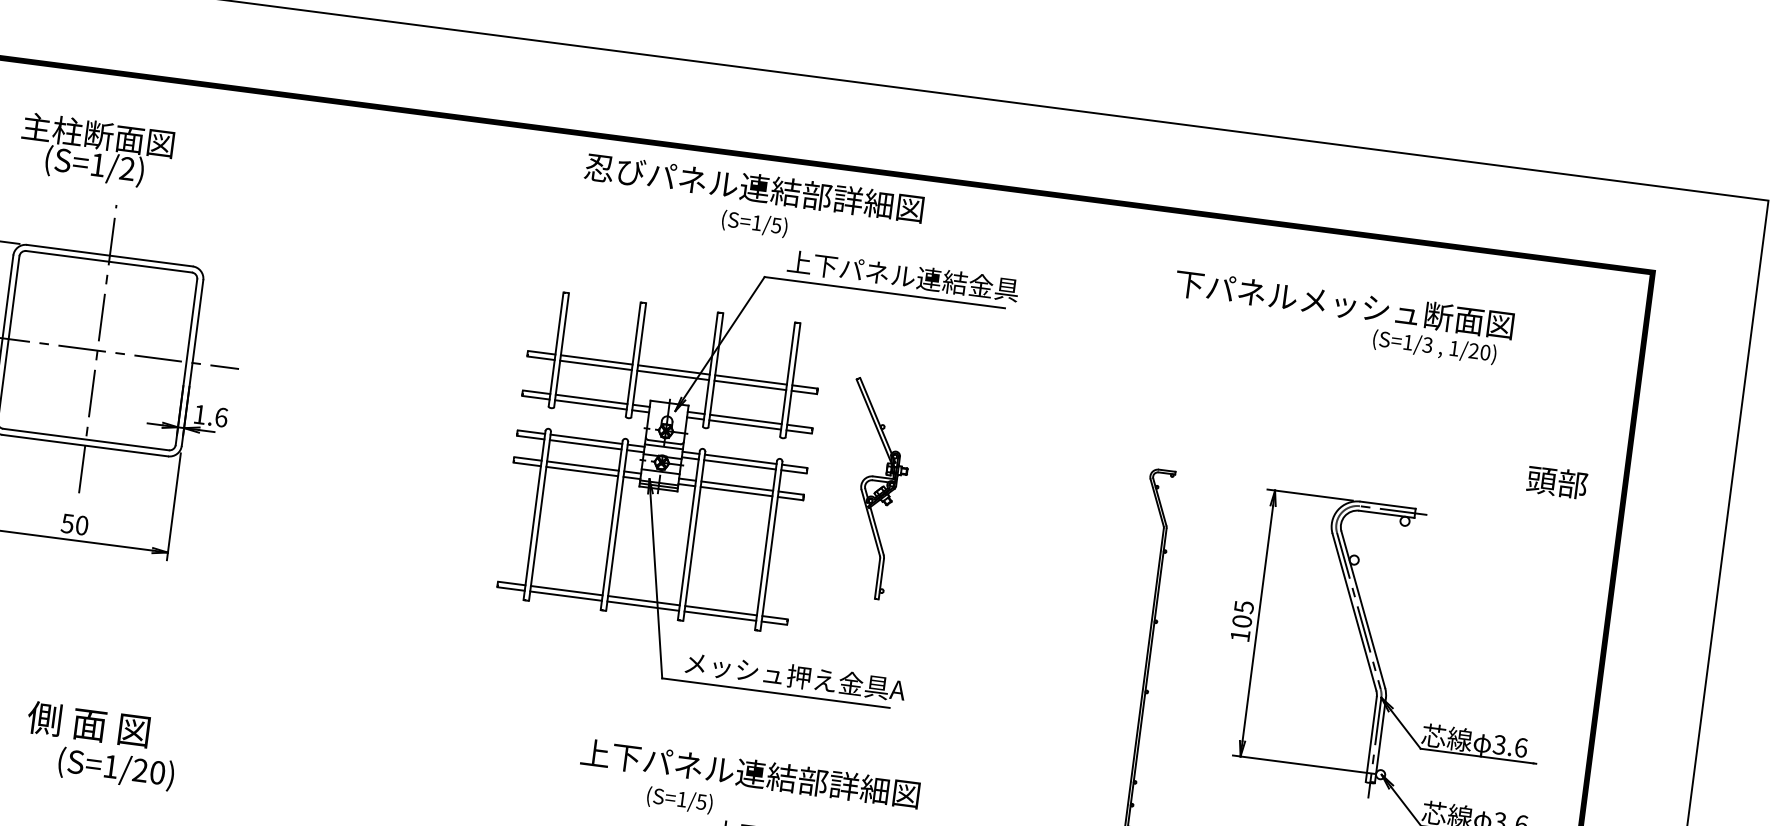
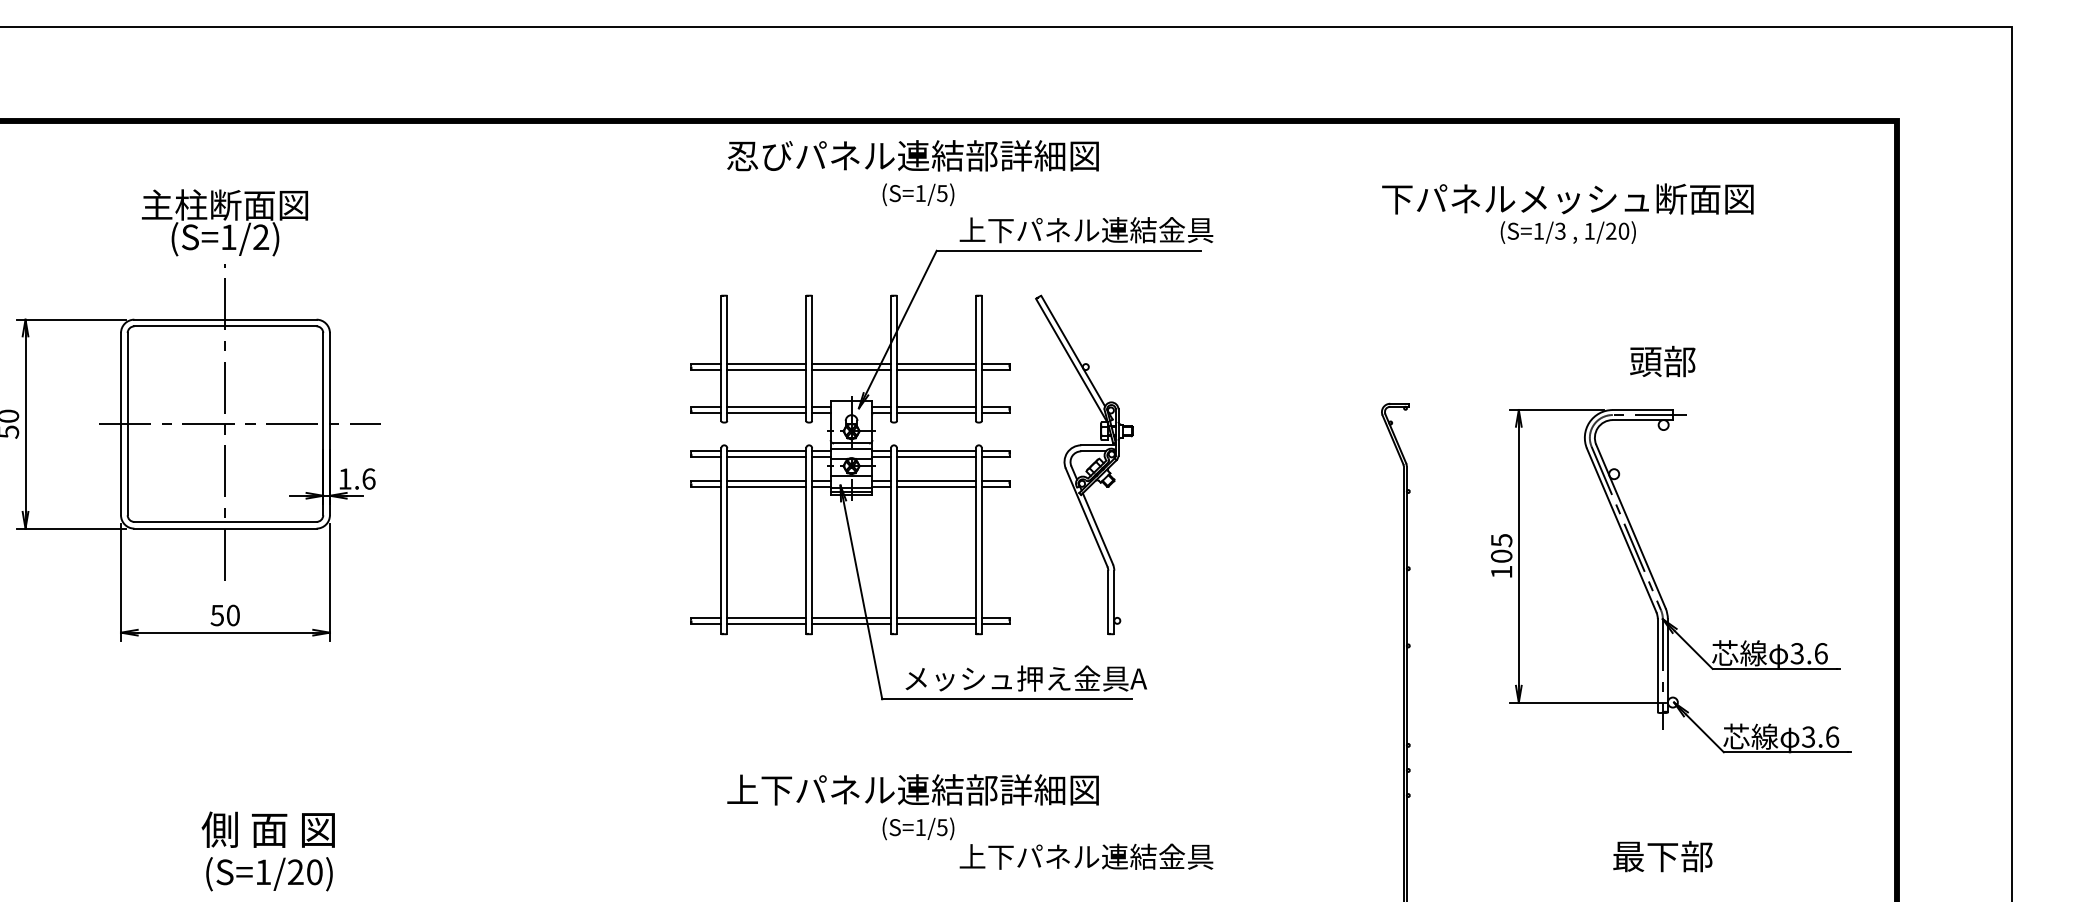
text: (95, 151) -> (224, 222), moved
text: (1433, 347) -> (1567, 232), moved
text: (1556, 482) -> (1662, 361), moved
part: (873, 488) -> (1084, 464), size x1.43
text: (116, 769) -> (269, 874), moved
text: (749, 773) -> (912, 789), moved

